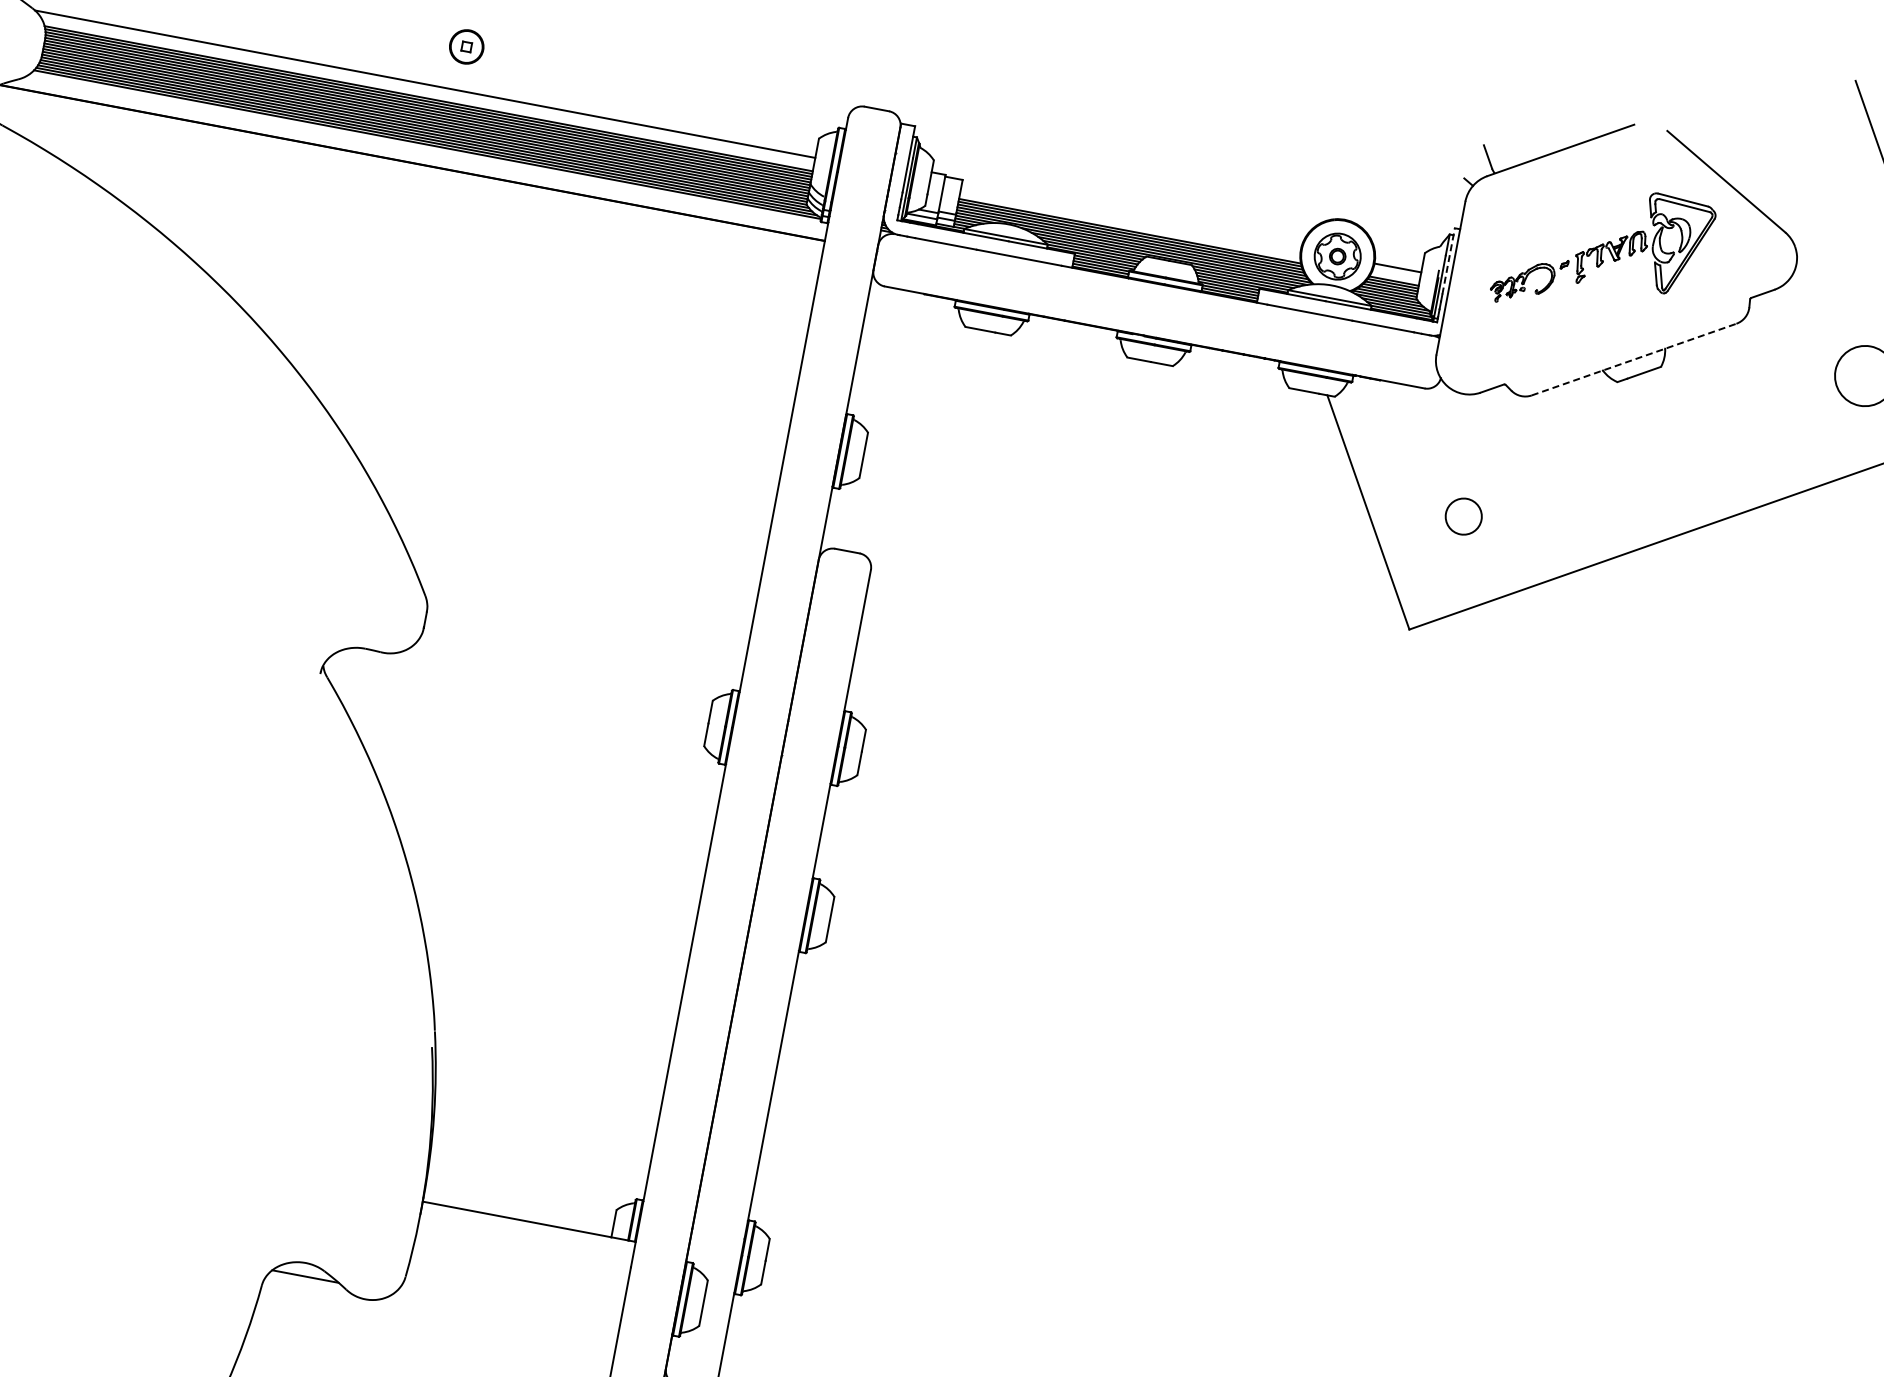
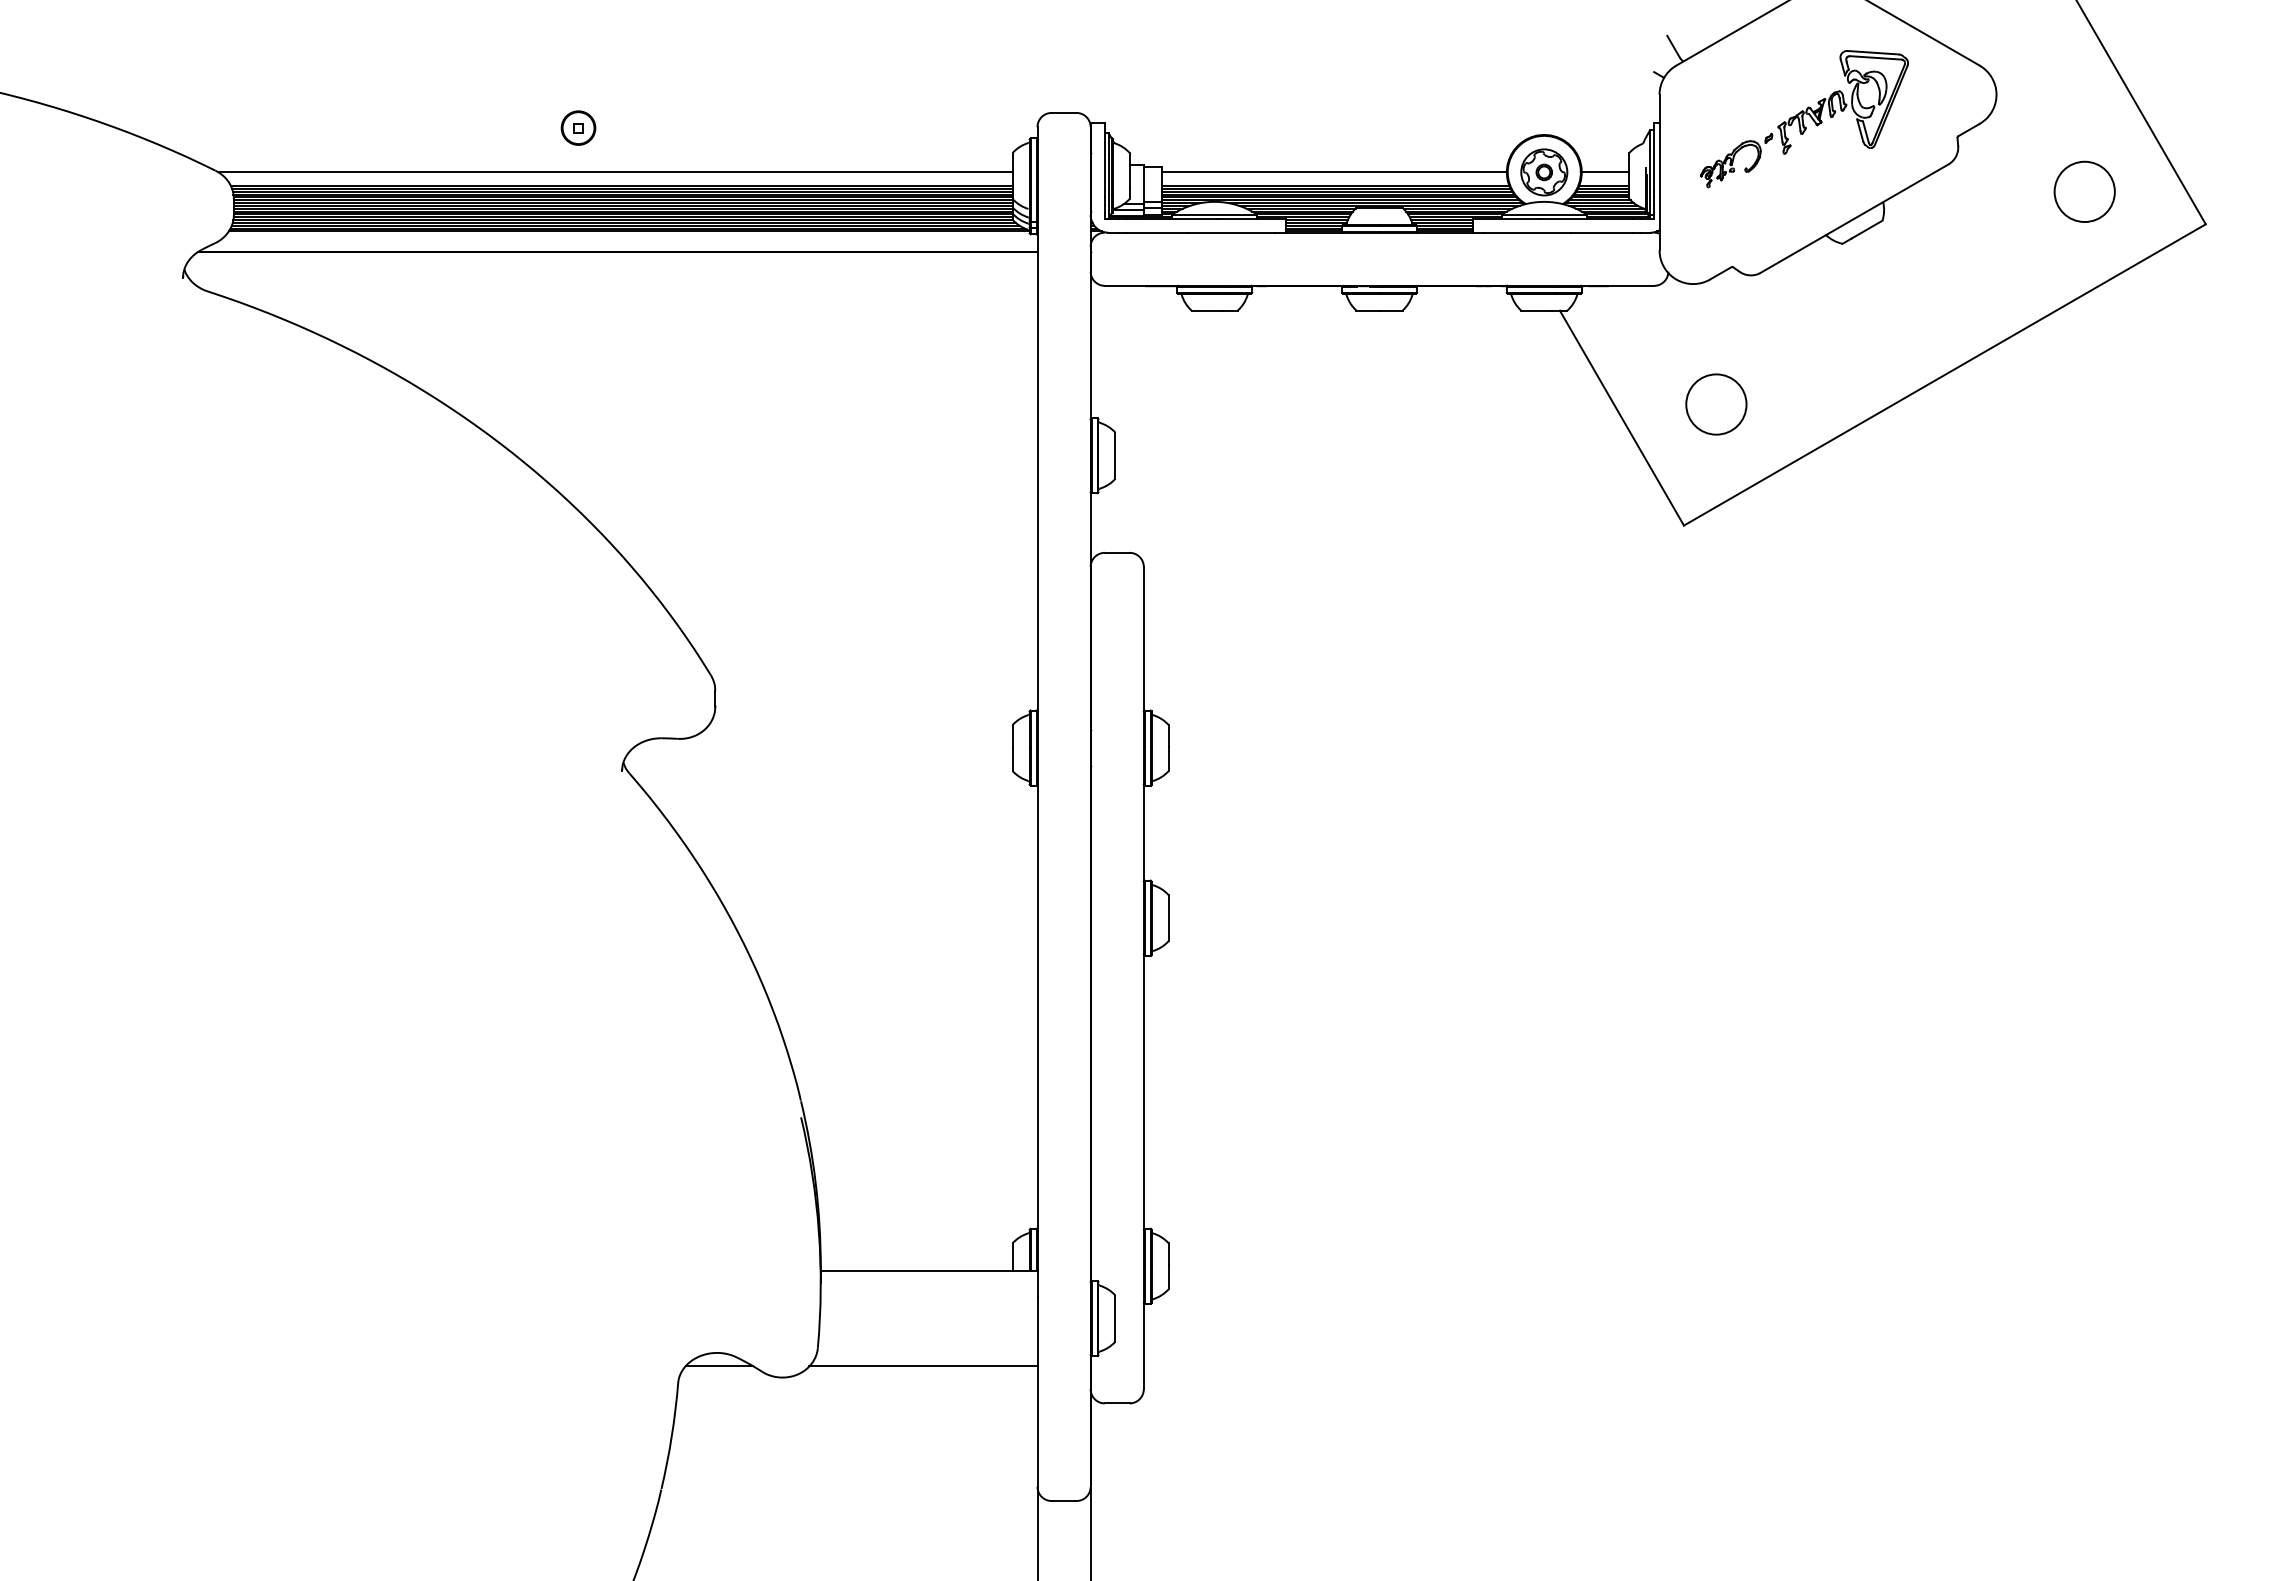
part: (466, 46) -> (578, 127), moved
line: (1130, 217) -> (1333, 172), added
line: (1448, 261) -> (1654, 156), dashed -> solid
line: (1634, 359) -> (1855, 218), dashed -> solid
circle: (1463, 516) -> (1716, 404), size x1.67
line: (506, 1314) -> (923, 1366), added

